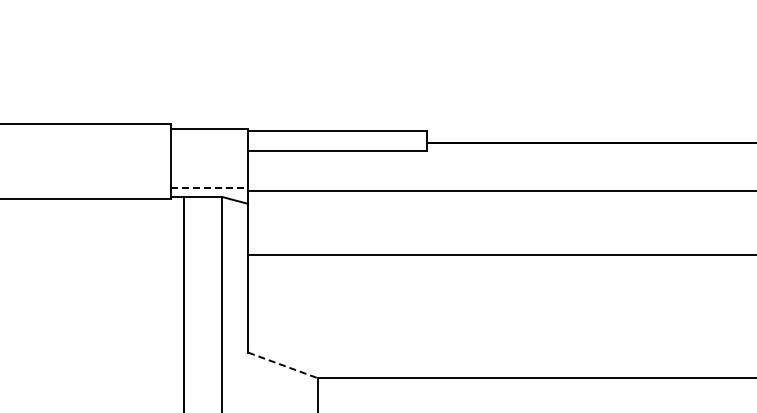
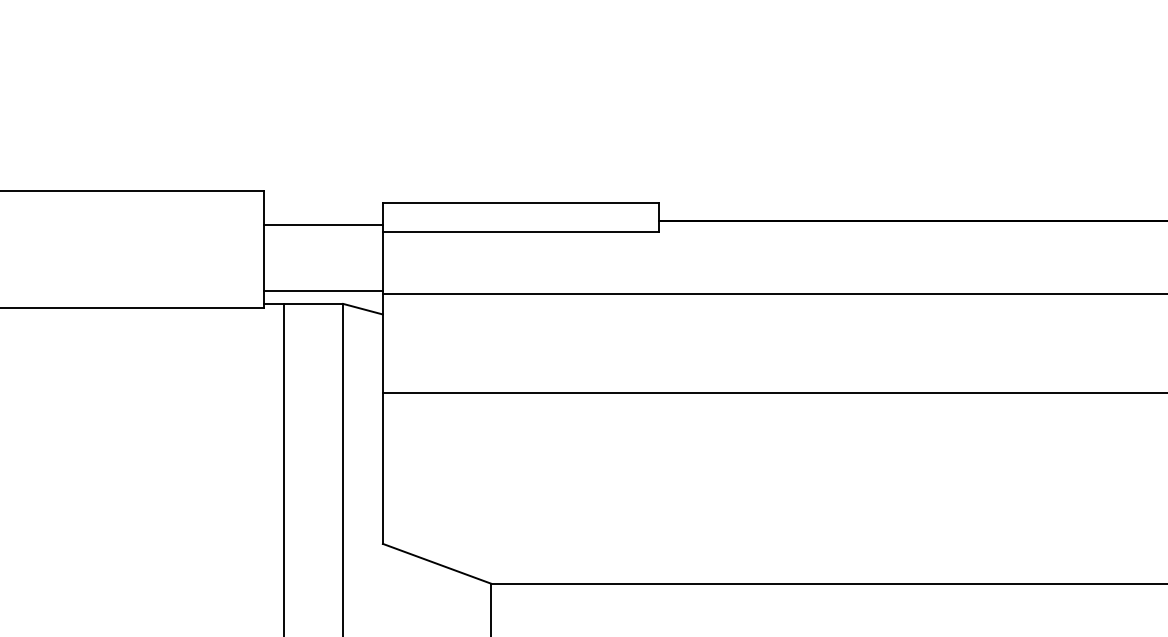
line: (209, 128) -> (323, 224), moved
line: (209, 188) -> (323, 290), dashed -> solid
line: (283, 365) -> (437, 563), dashed -> solid

